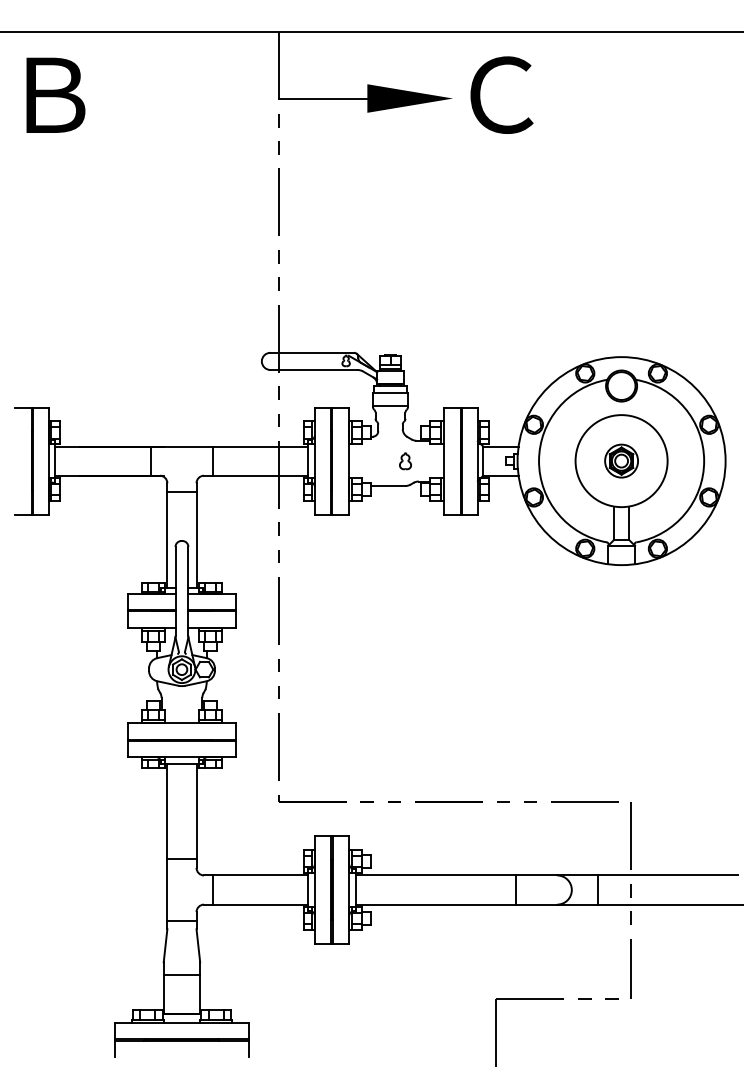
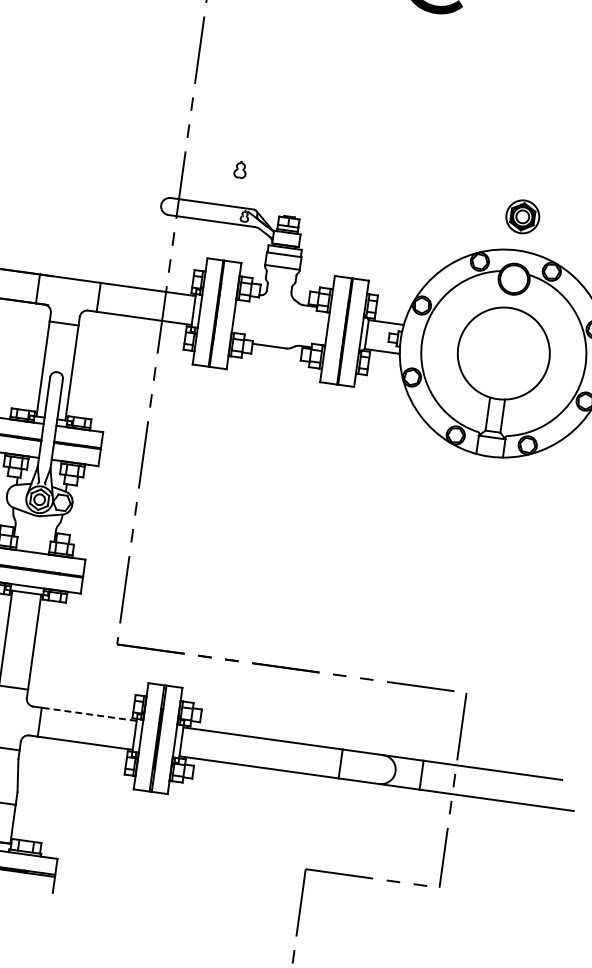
part: (621, 460) -> (522, 216), moved
part: (405, 461) -> (240, 170), moved
line: (260, 875) -> (89, 714), solid -> dashed

